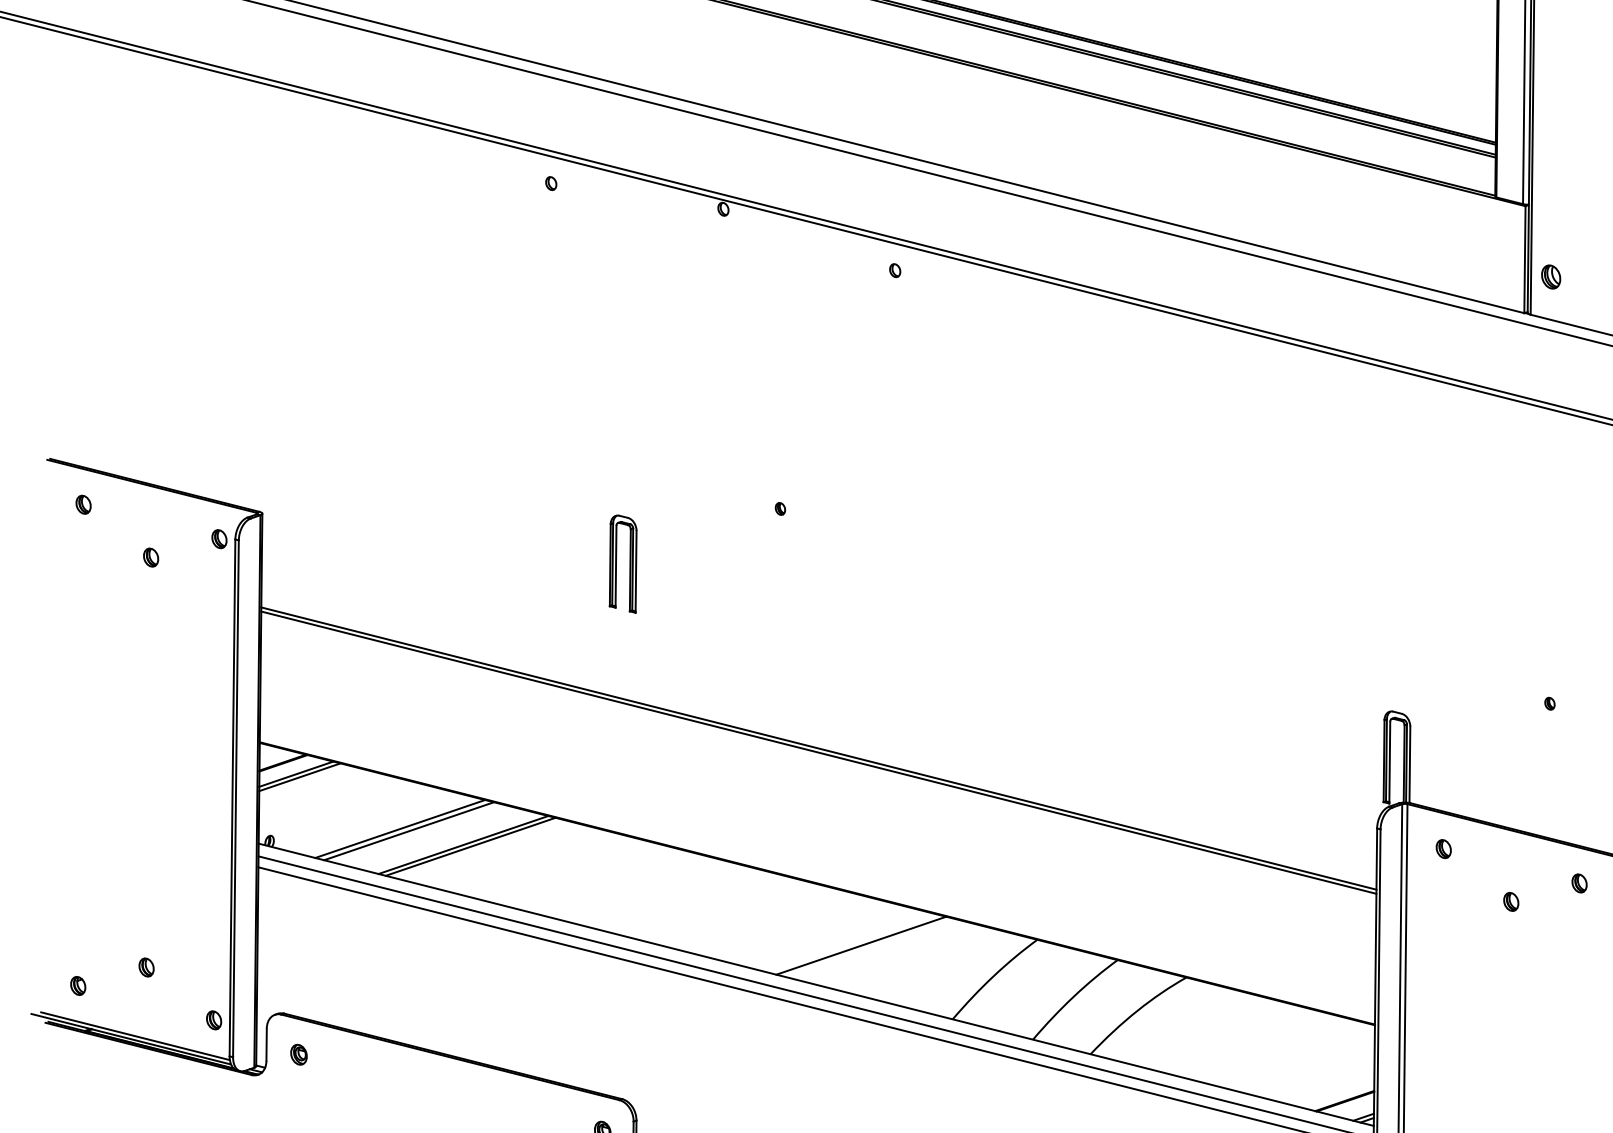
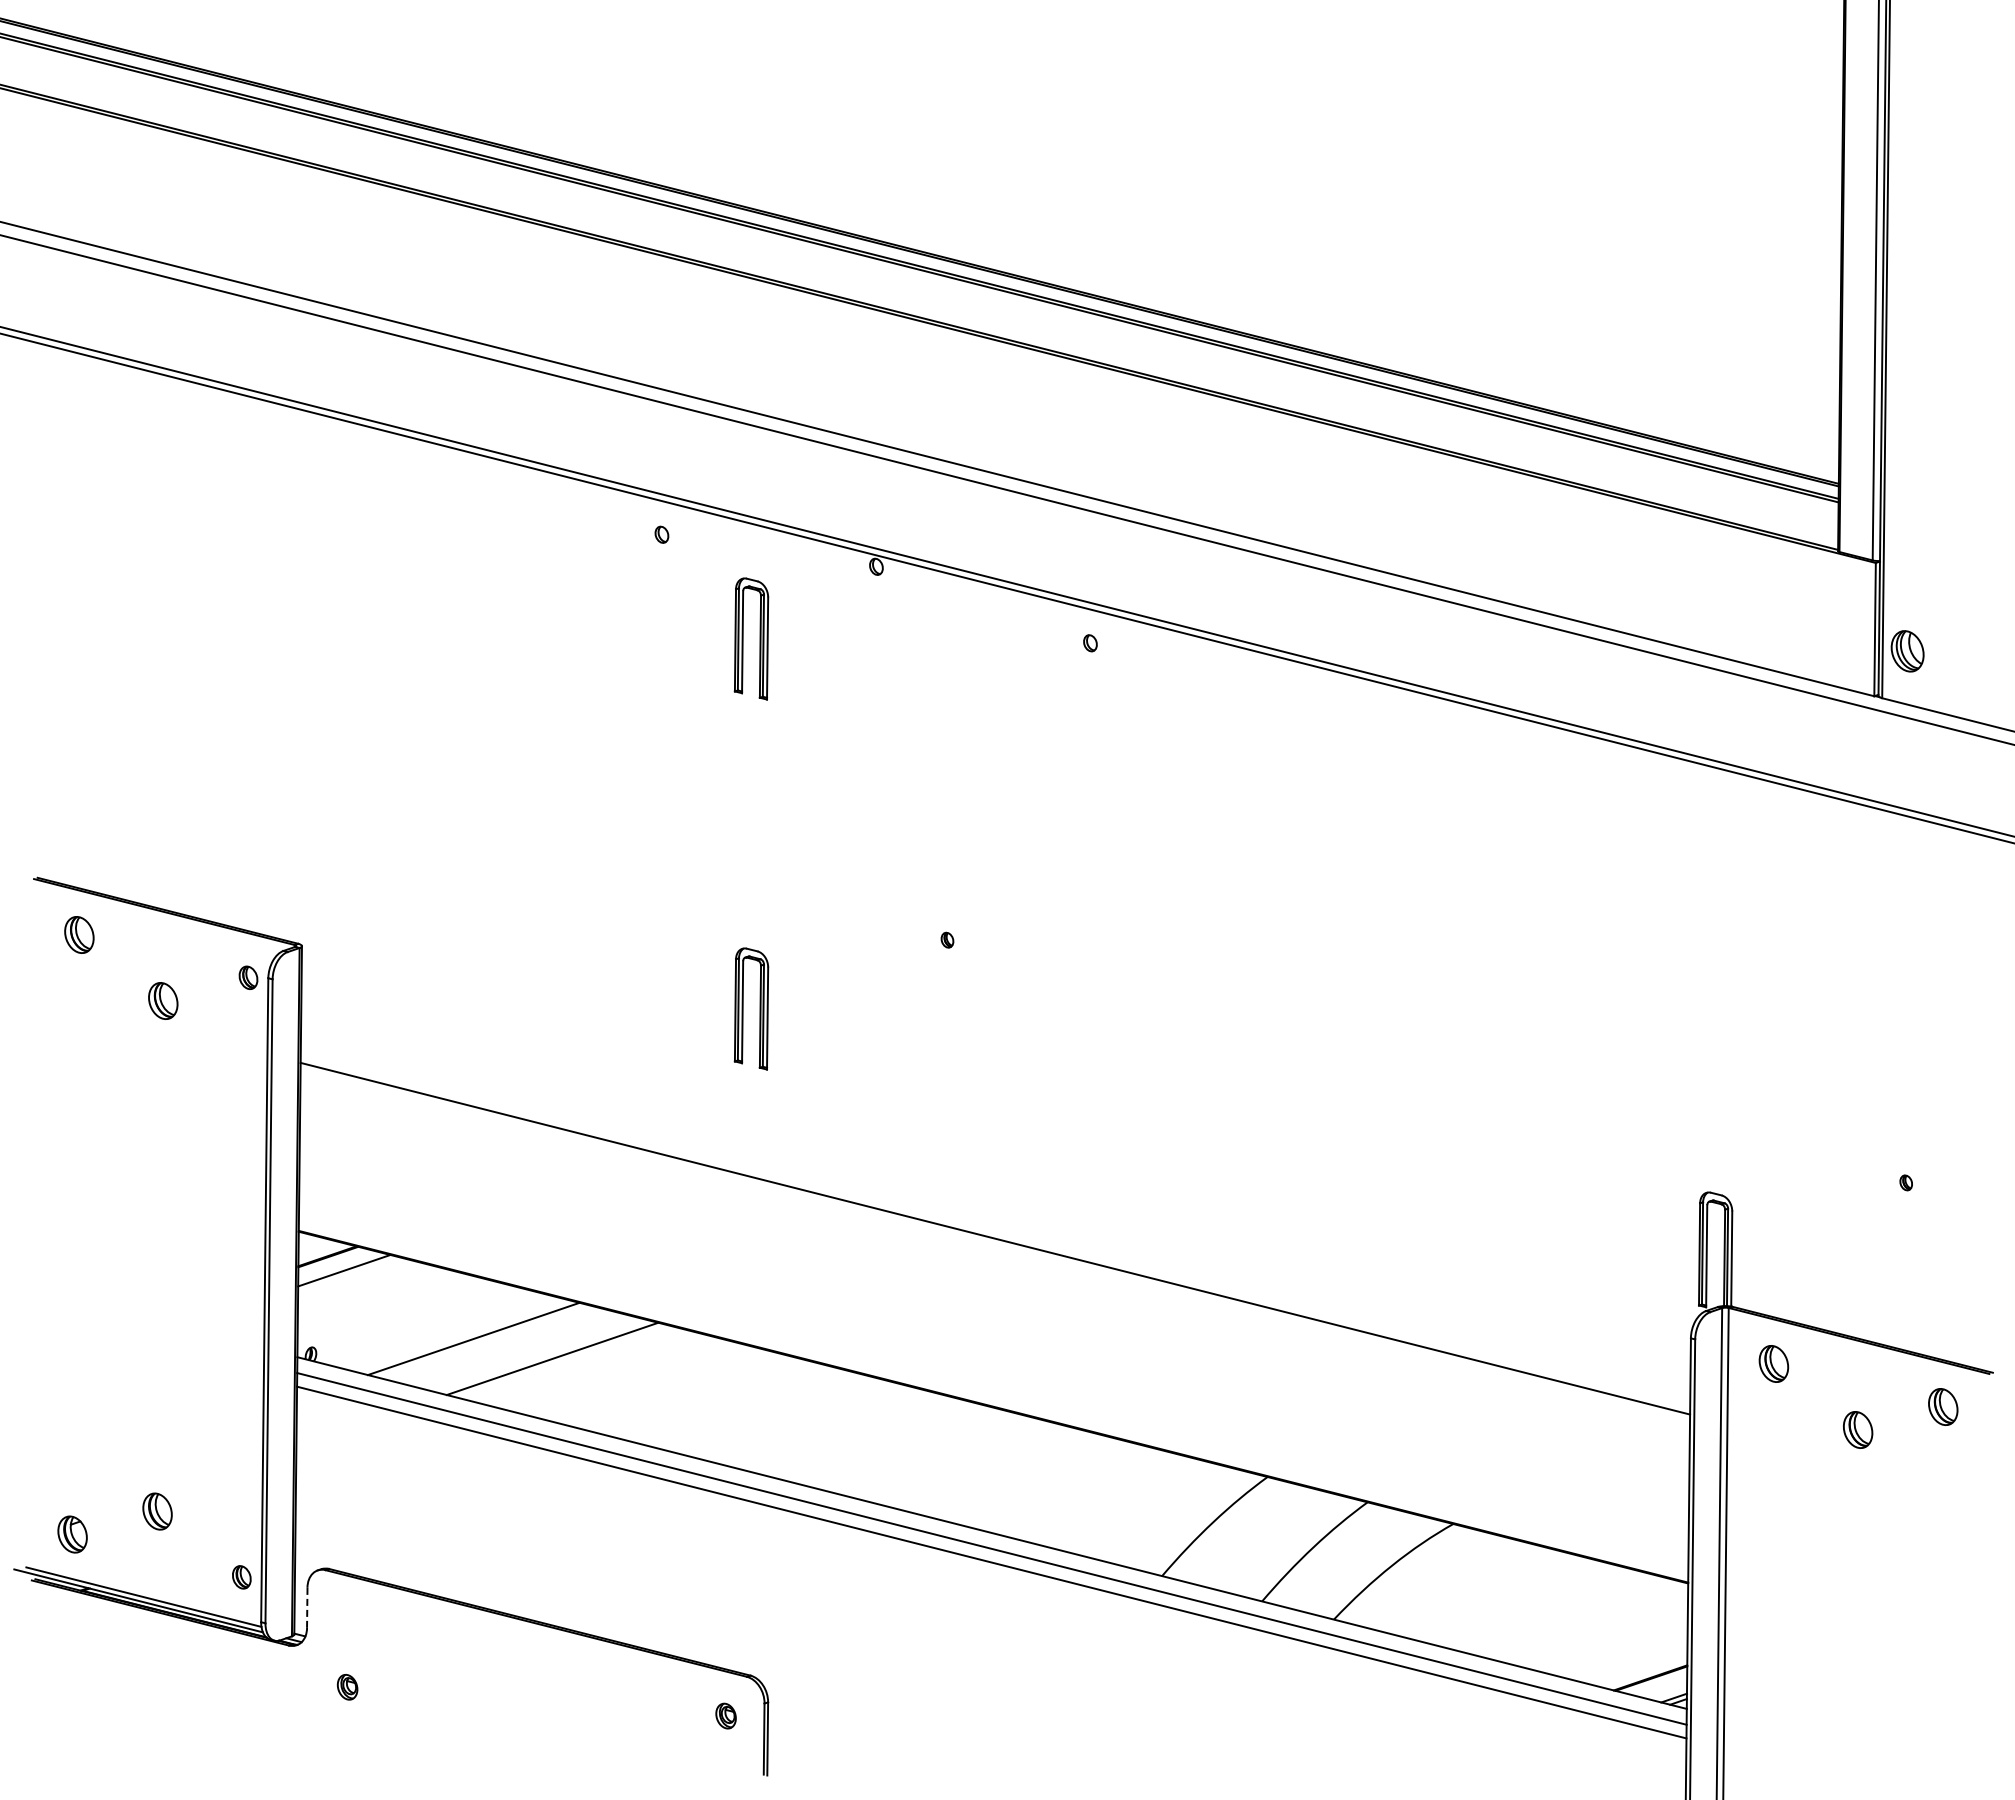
part: (616, 266) -> (743, 638), added
part: (1550, 276) -> (1907, 650), size x1.4
part: (83, 504) -> (78, 934), size x1.6
part: (151, 557) -> (163, 1000), size x1.6
line: (818, 752) -> (995, 1243), removed
line: (299, 777) -> (348, 1274), removed
line: (408, 831) -> (484, 1341), removed
line: (470, 847) -> (561, 1361), removed
part: (1443, 848) -> (1773, 1363), size x1.6
part: (1579, 883) -> (1942, 1406), size x1.6
part: (1510, 901) -> (1857, 1429), size x1.6
line: (861, 945) -> (1048, 1484), removed
part: (146, 967) -> (157, 1511), size x1.6
part: (78, 985) -> (72, 1534), size x1.6
line: (266, 1044) -> (307, 1607), solid -> dashed
part: (298, 1054) -> (347, 1687), moved

